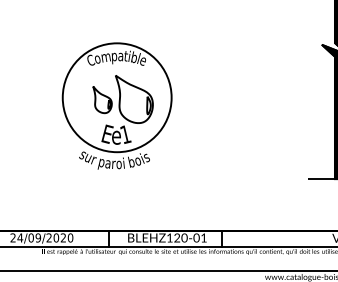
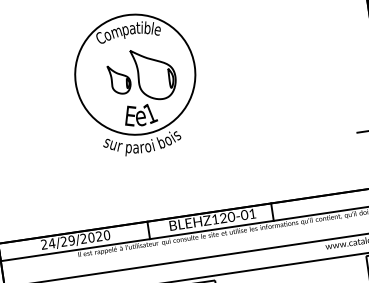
text: (30, 237) -> (63, 241), 24/09/2020 -> 24/29/2020

